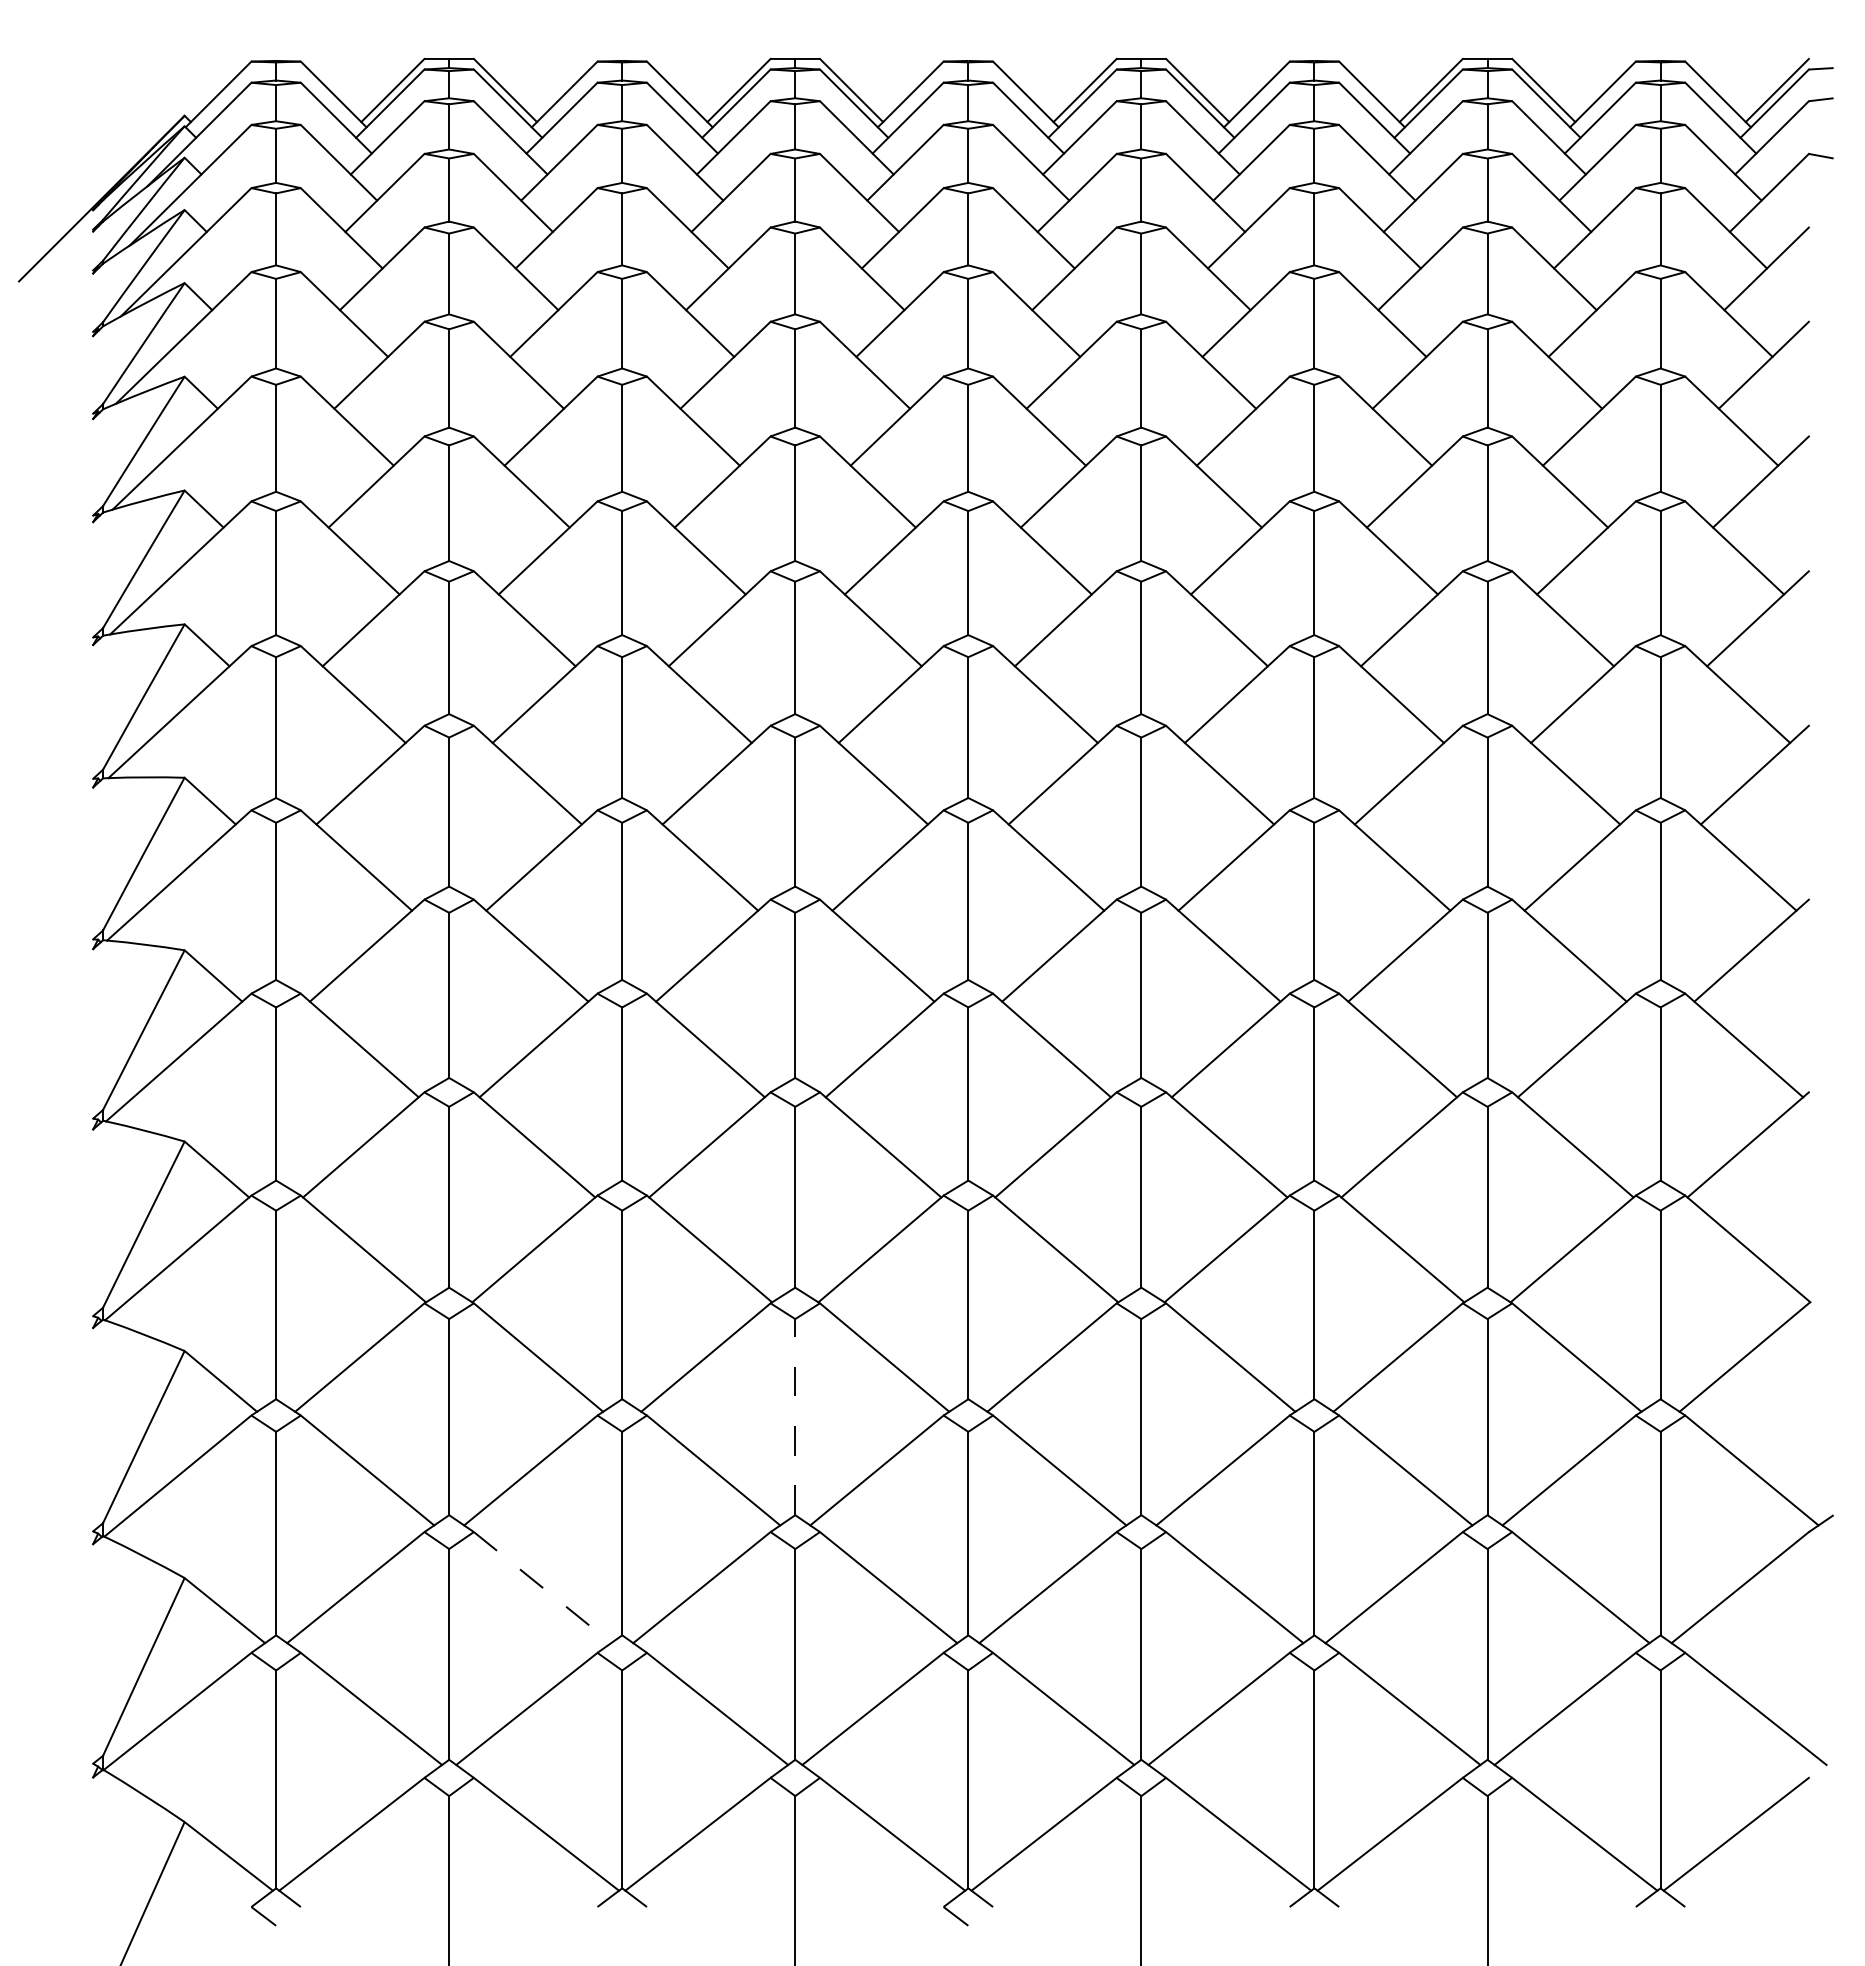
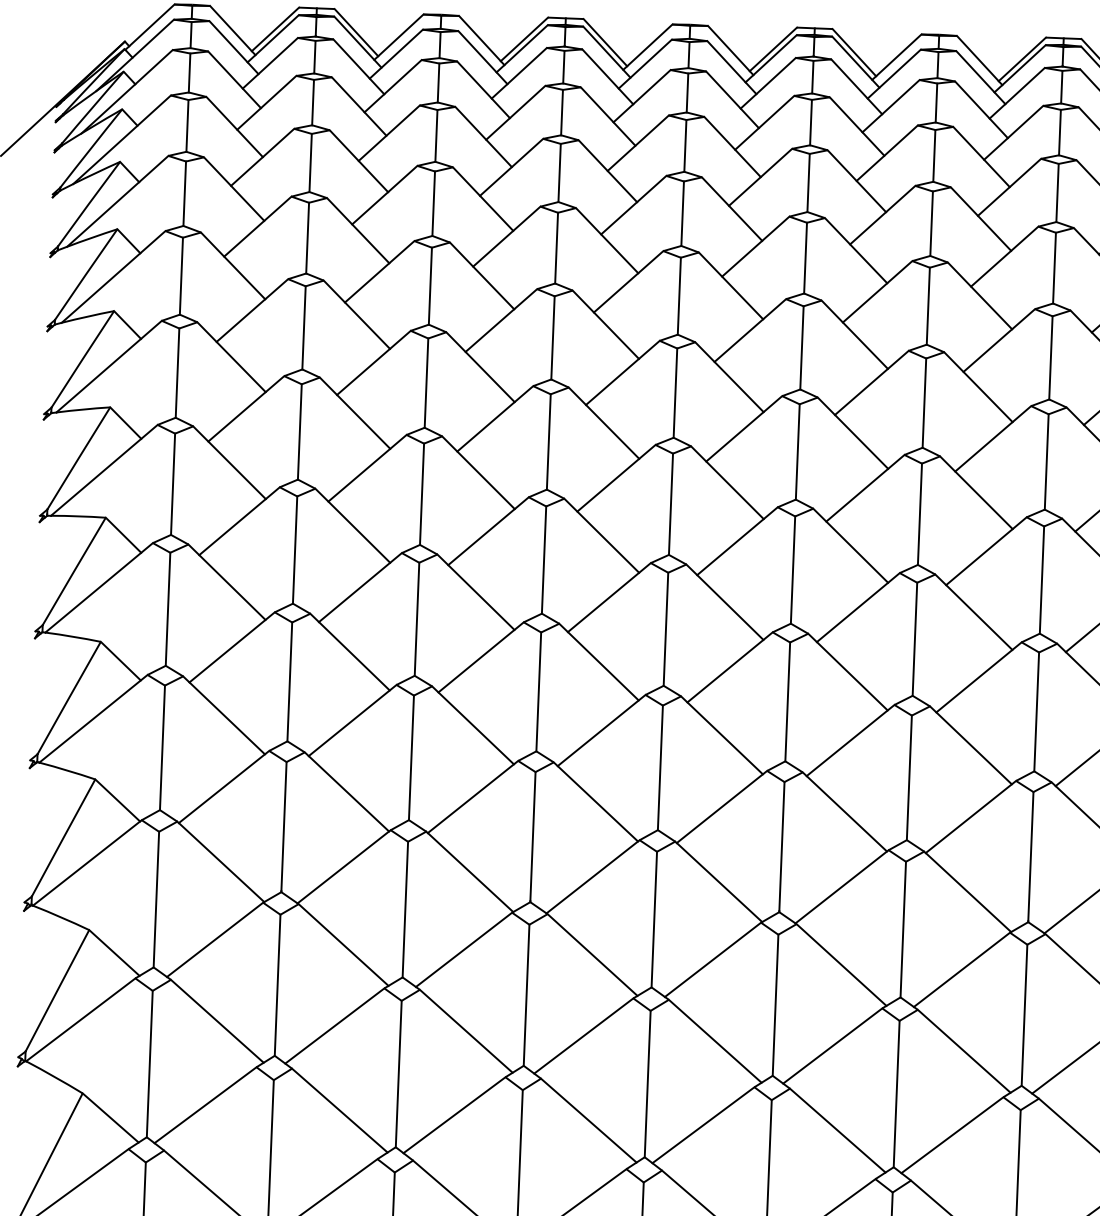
line: (795, 1416) -> (526, 994), dashed -> solid
line: (542, 1587) -> (339, 1110), dashed -> solid

